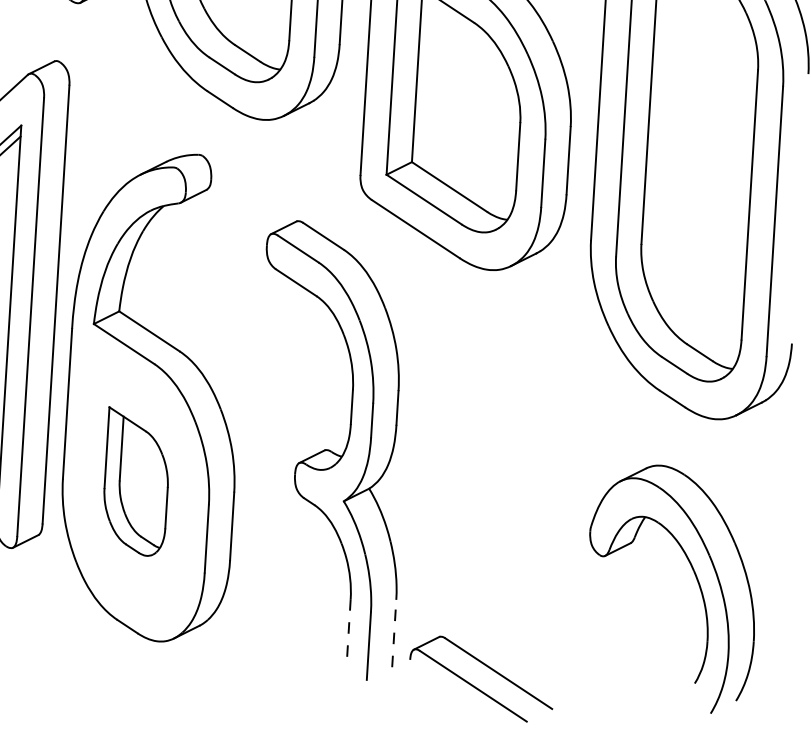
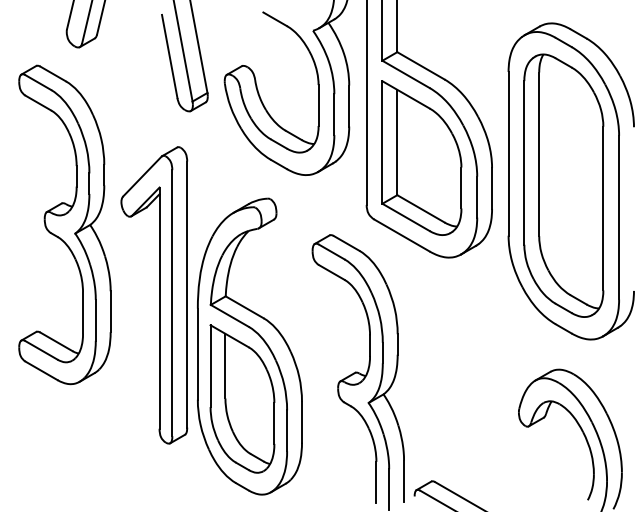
part: (136, 481) -> (242, 398), size x1.67
line: (395, 632) -> (404, 480), dashed -> solid
line: (348, 633) -> (376, 482), dashed -> solid

